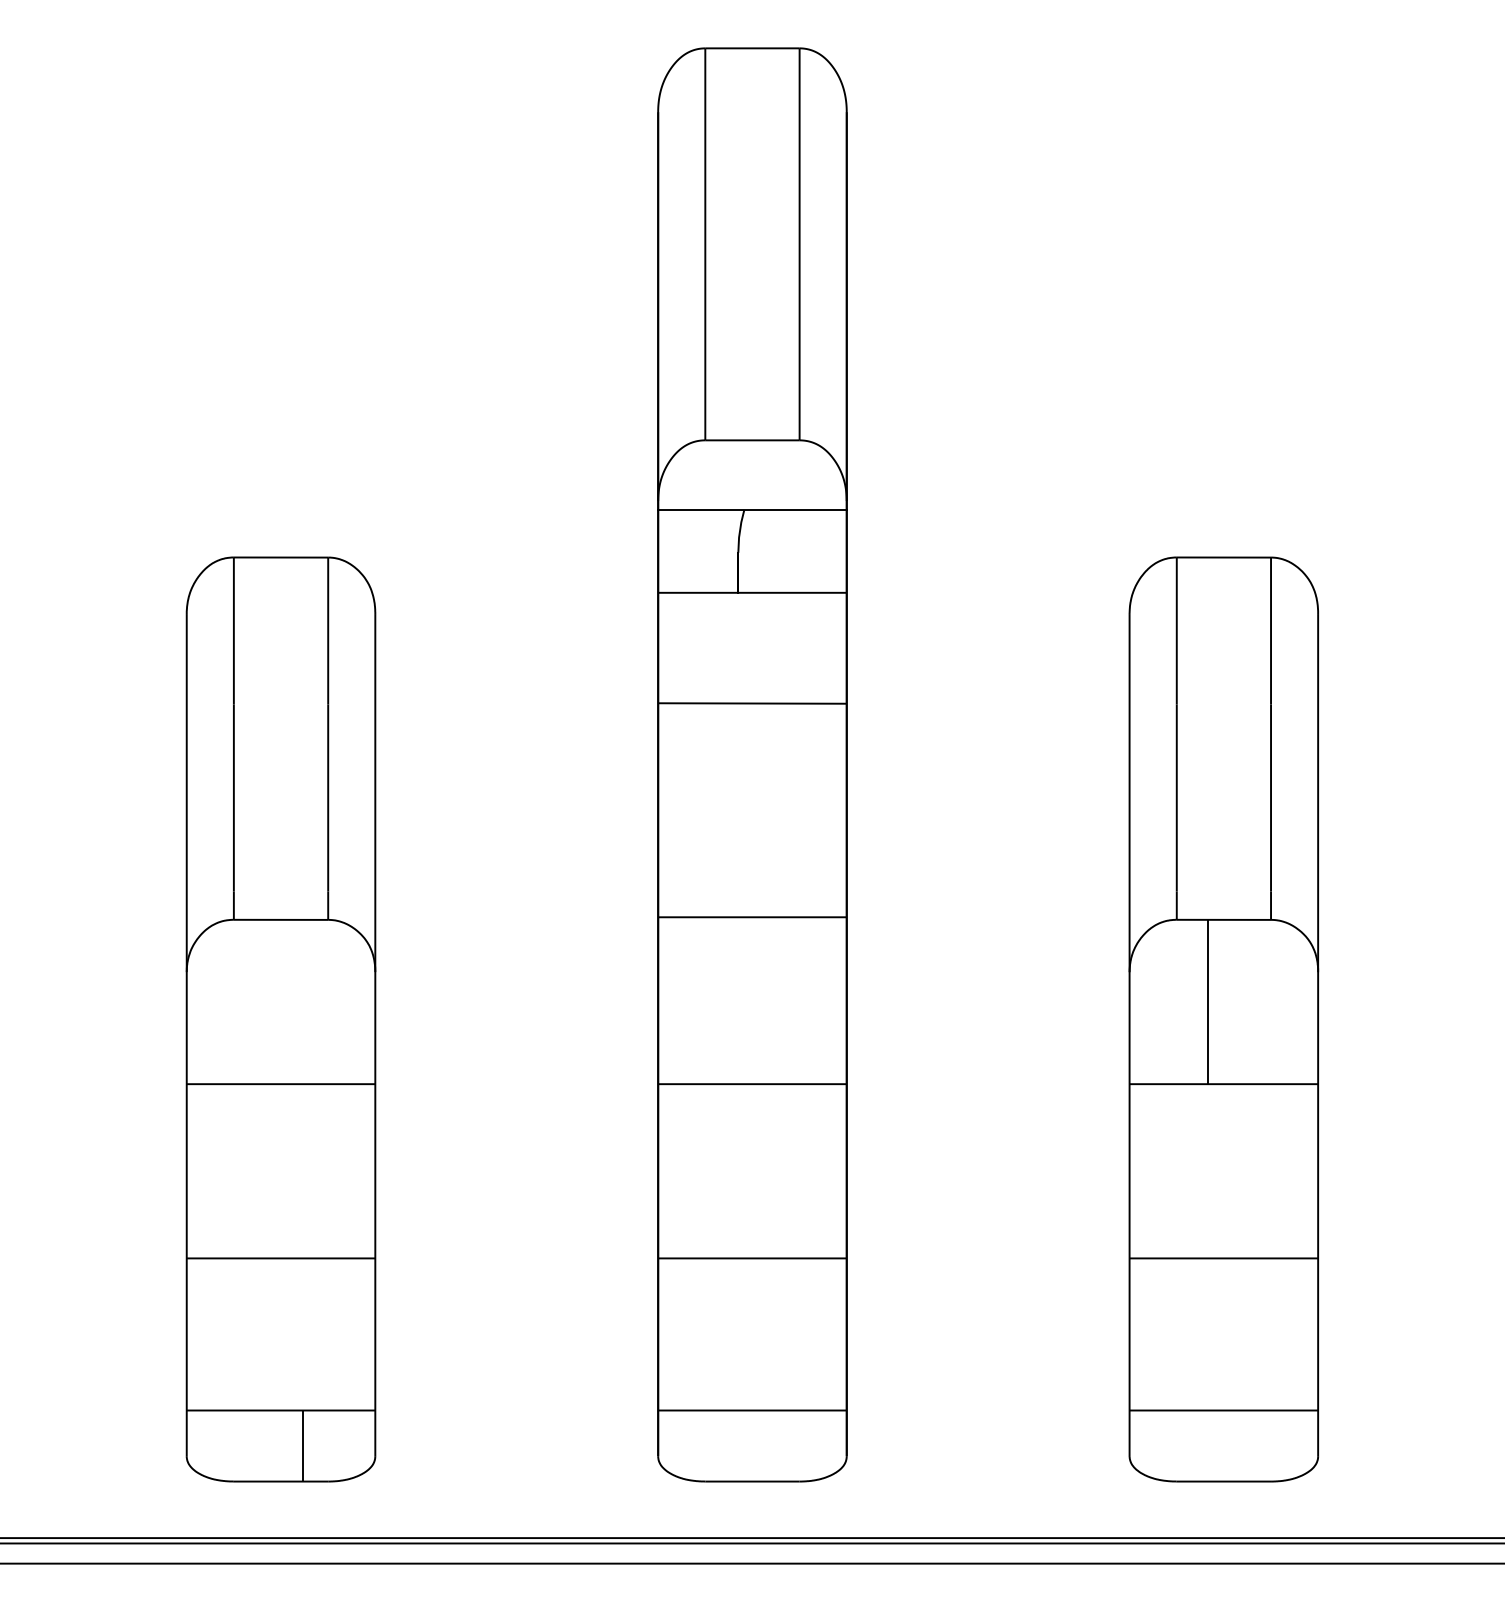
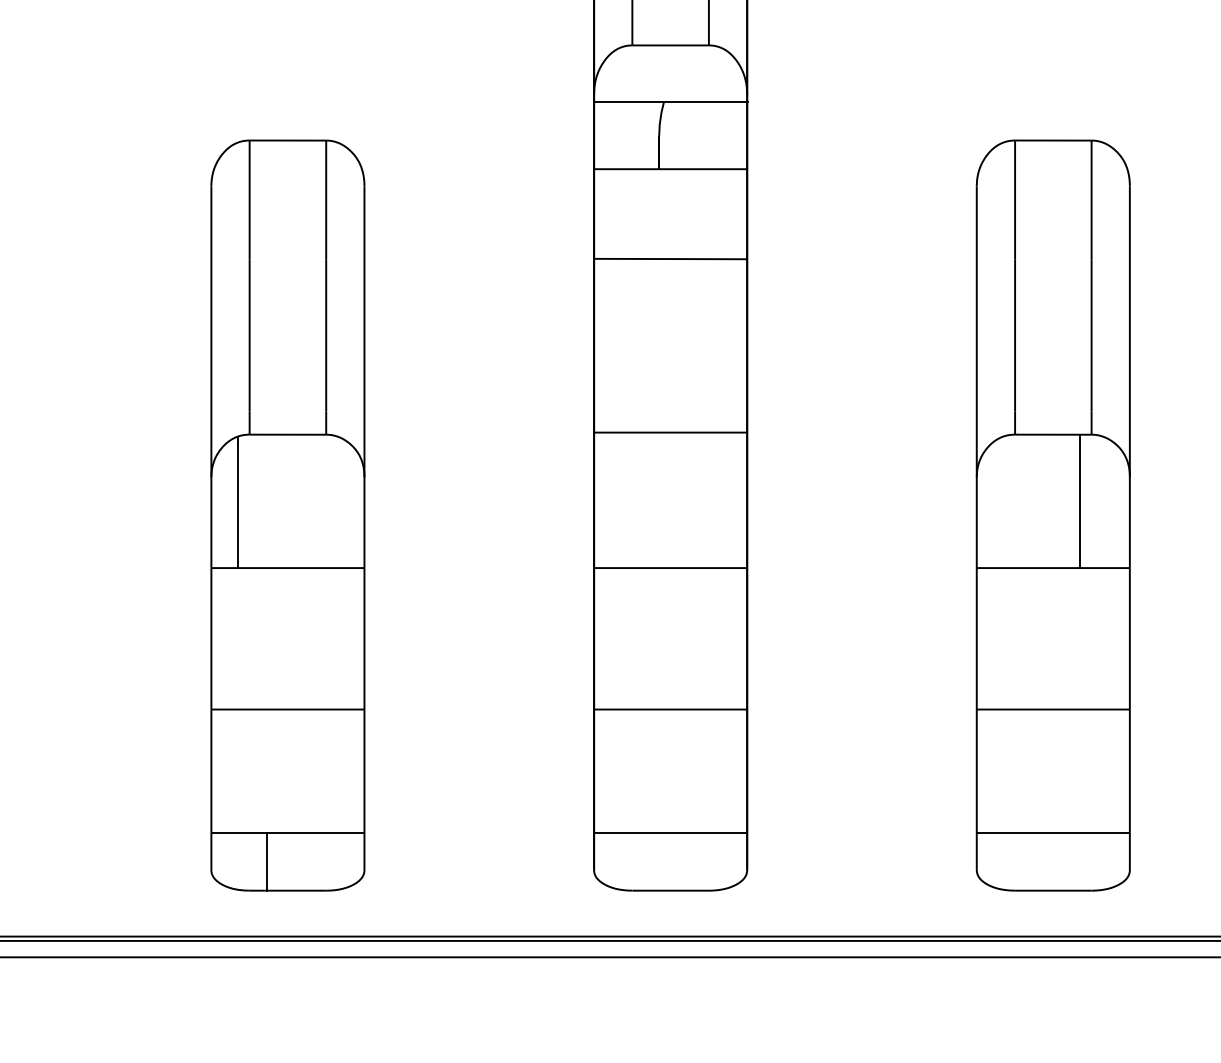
line: (1207, 1001) -> (1079, 500), moved
line: (219, 1003) -> (237, 502), added
line: (302, 1445) -> (267, 861), moved

